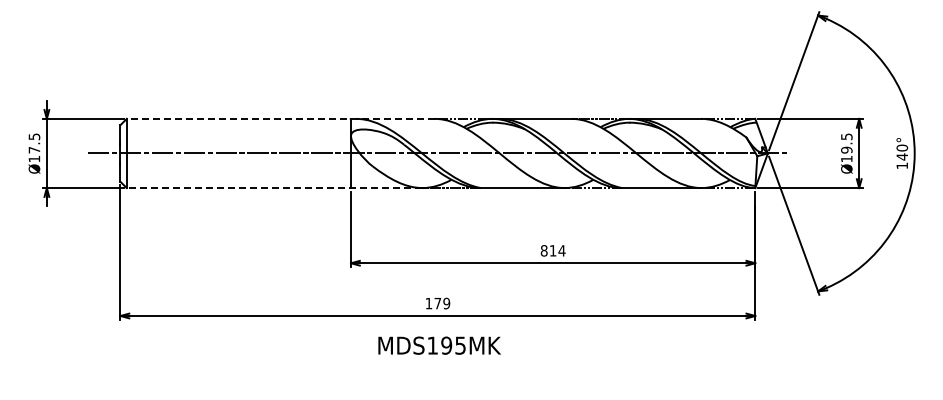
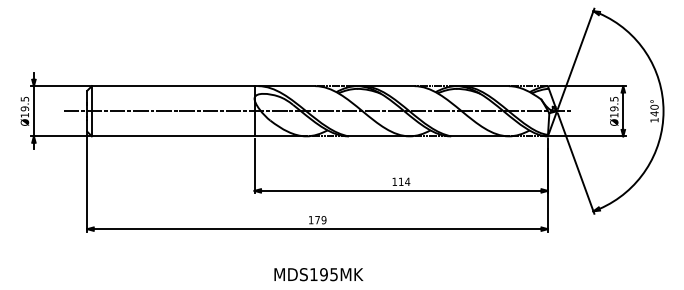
line: (280, 118) -> (203, 85), dashed -> solid
text: (34, 149) -> (24, 108), Ø17.5 -> Ø19.5
line: (274, 188) -> (199, 136), dashed -> solid
text: (543, 250) -> (394, 181), 814 -> 114
text: (439, 345) -> (318, 274), moved

